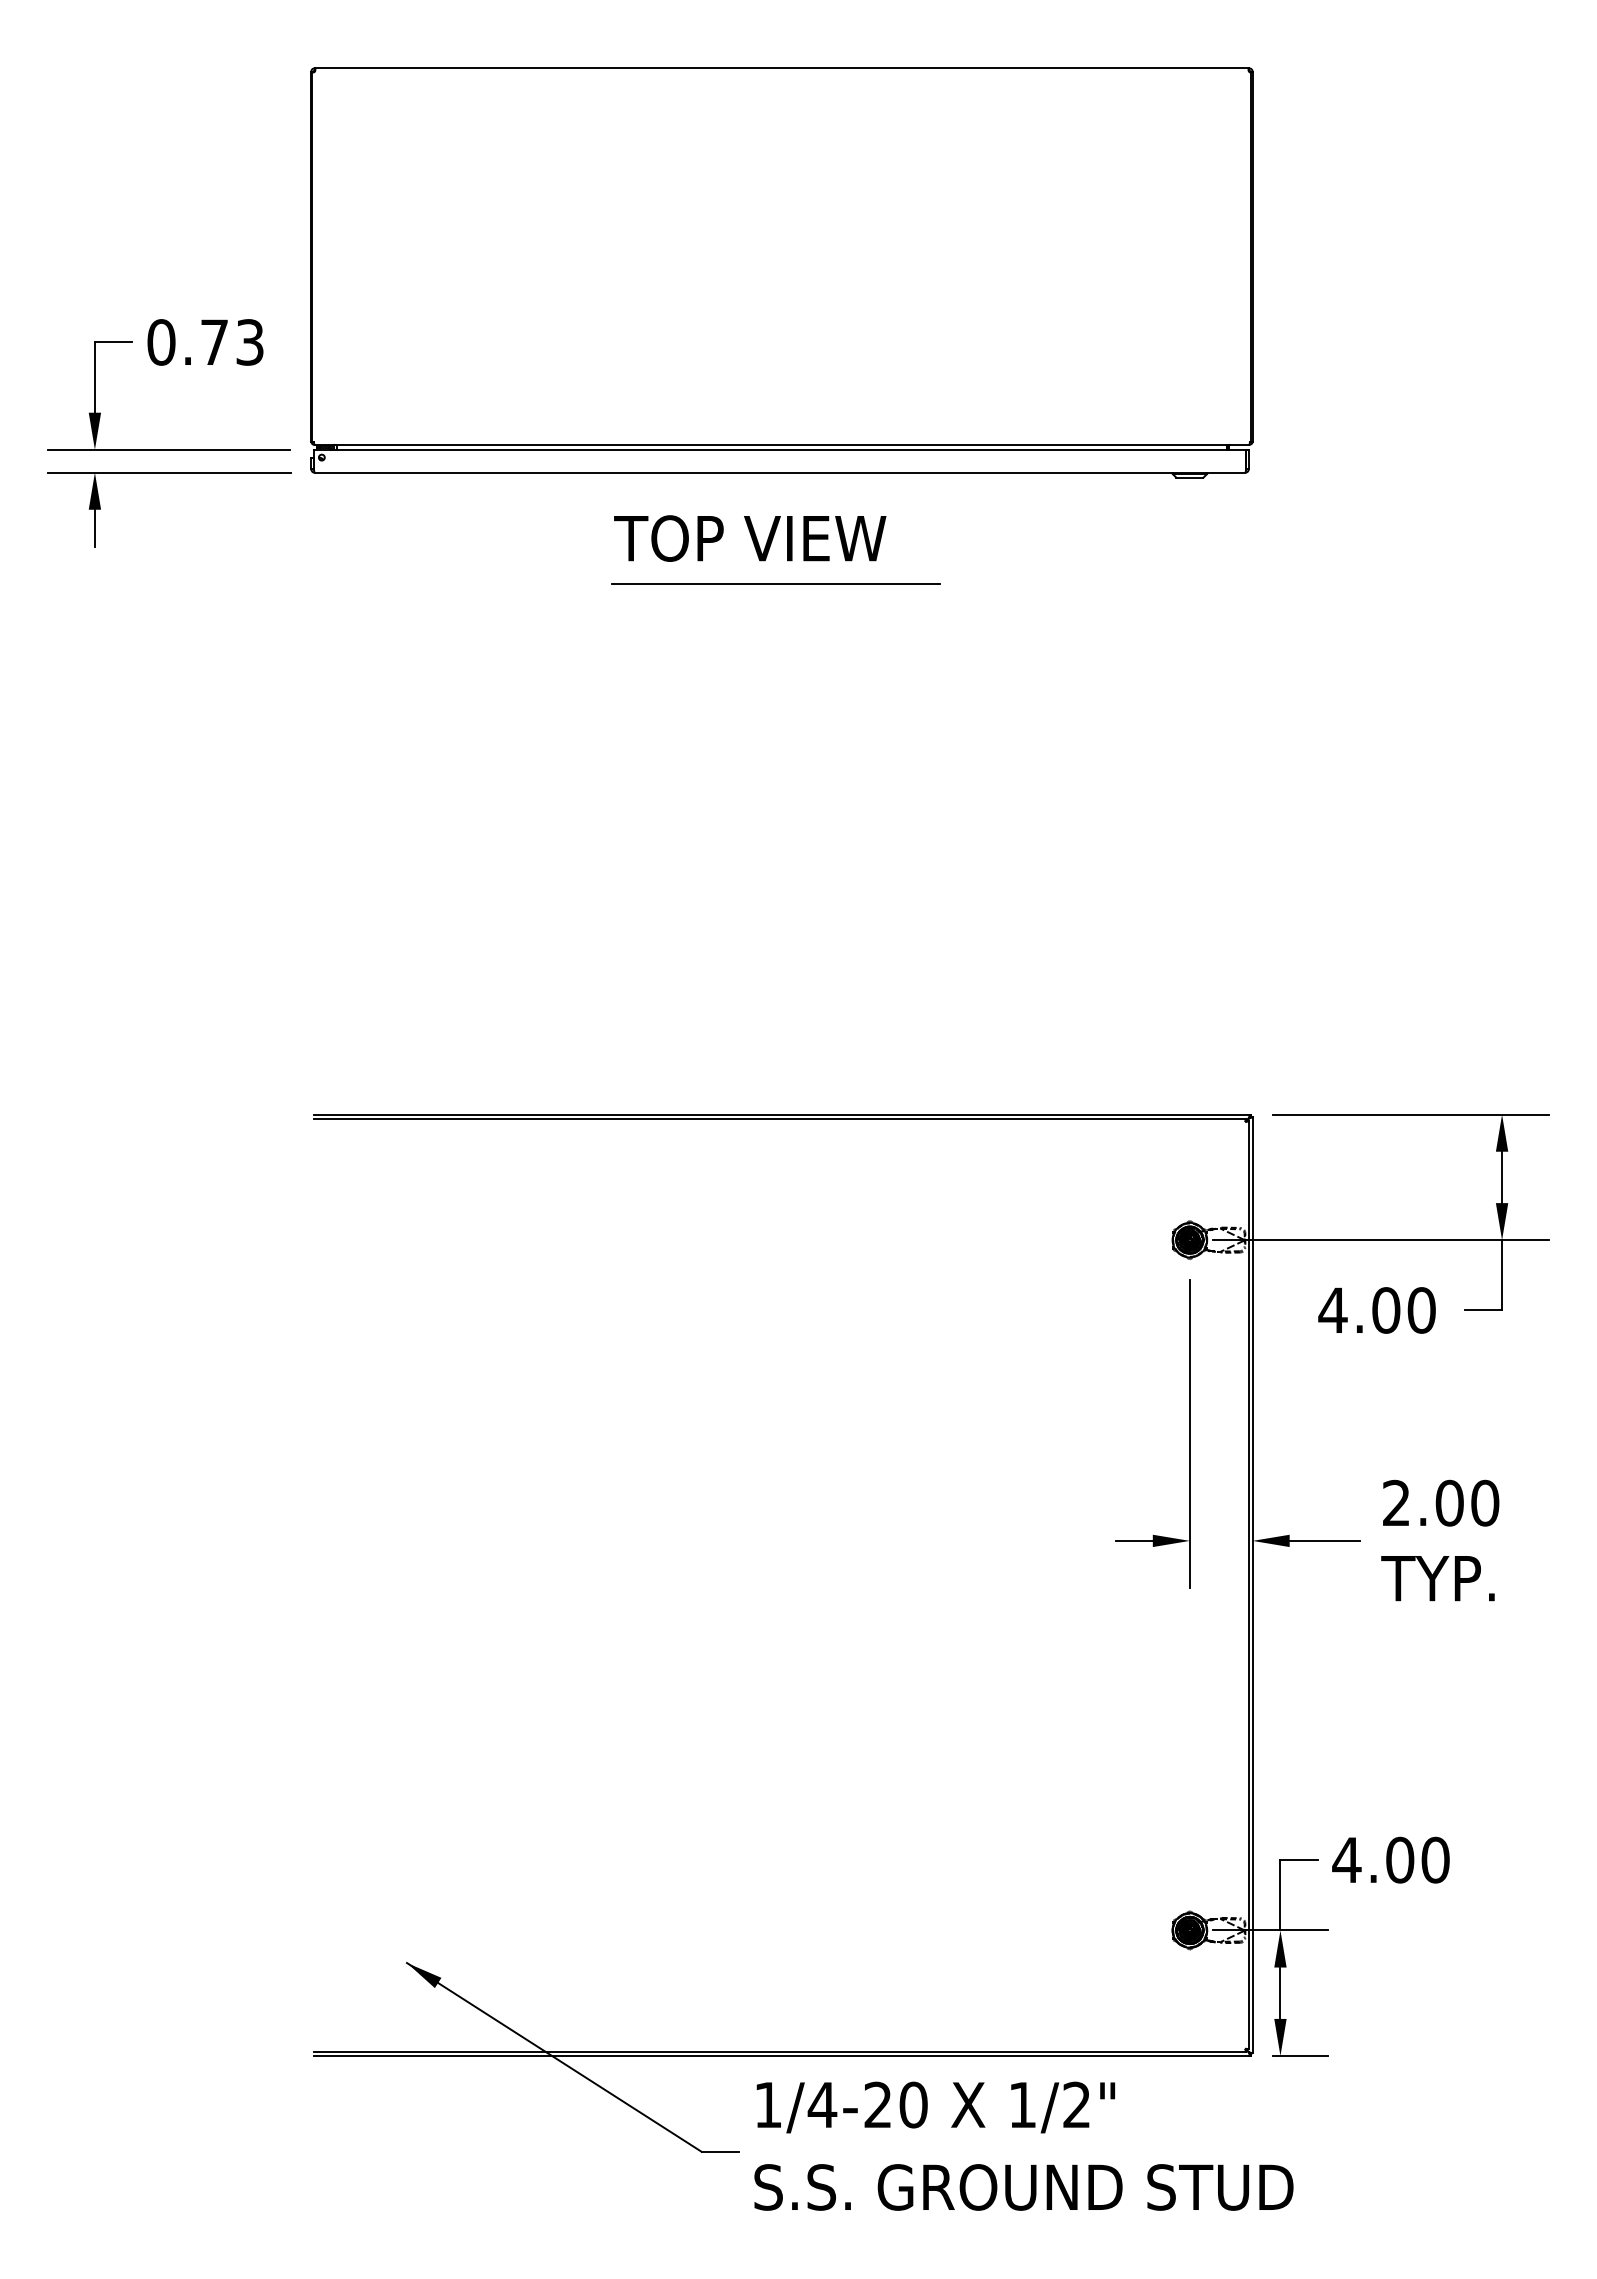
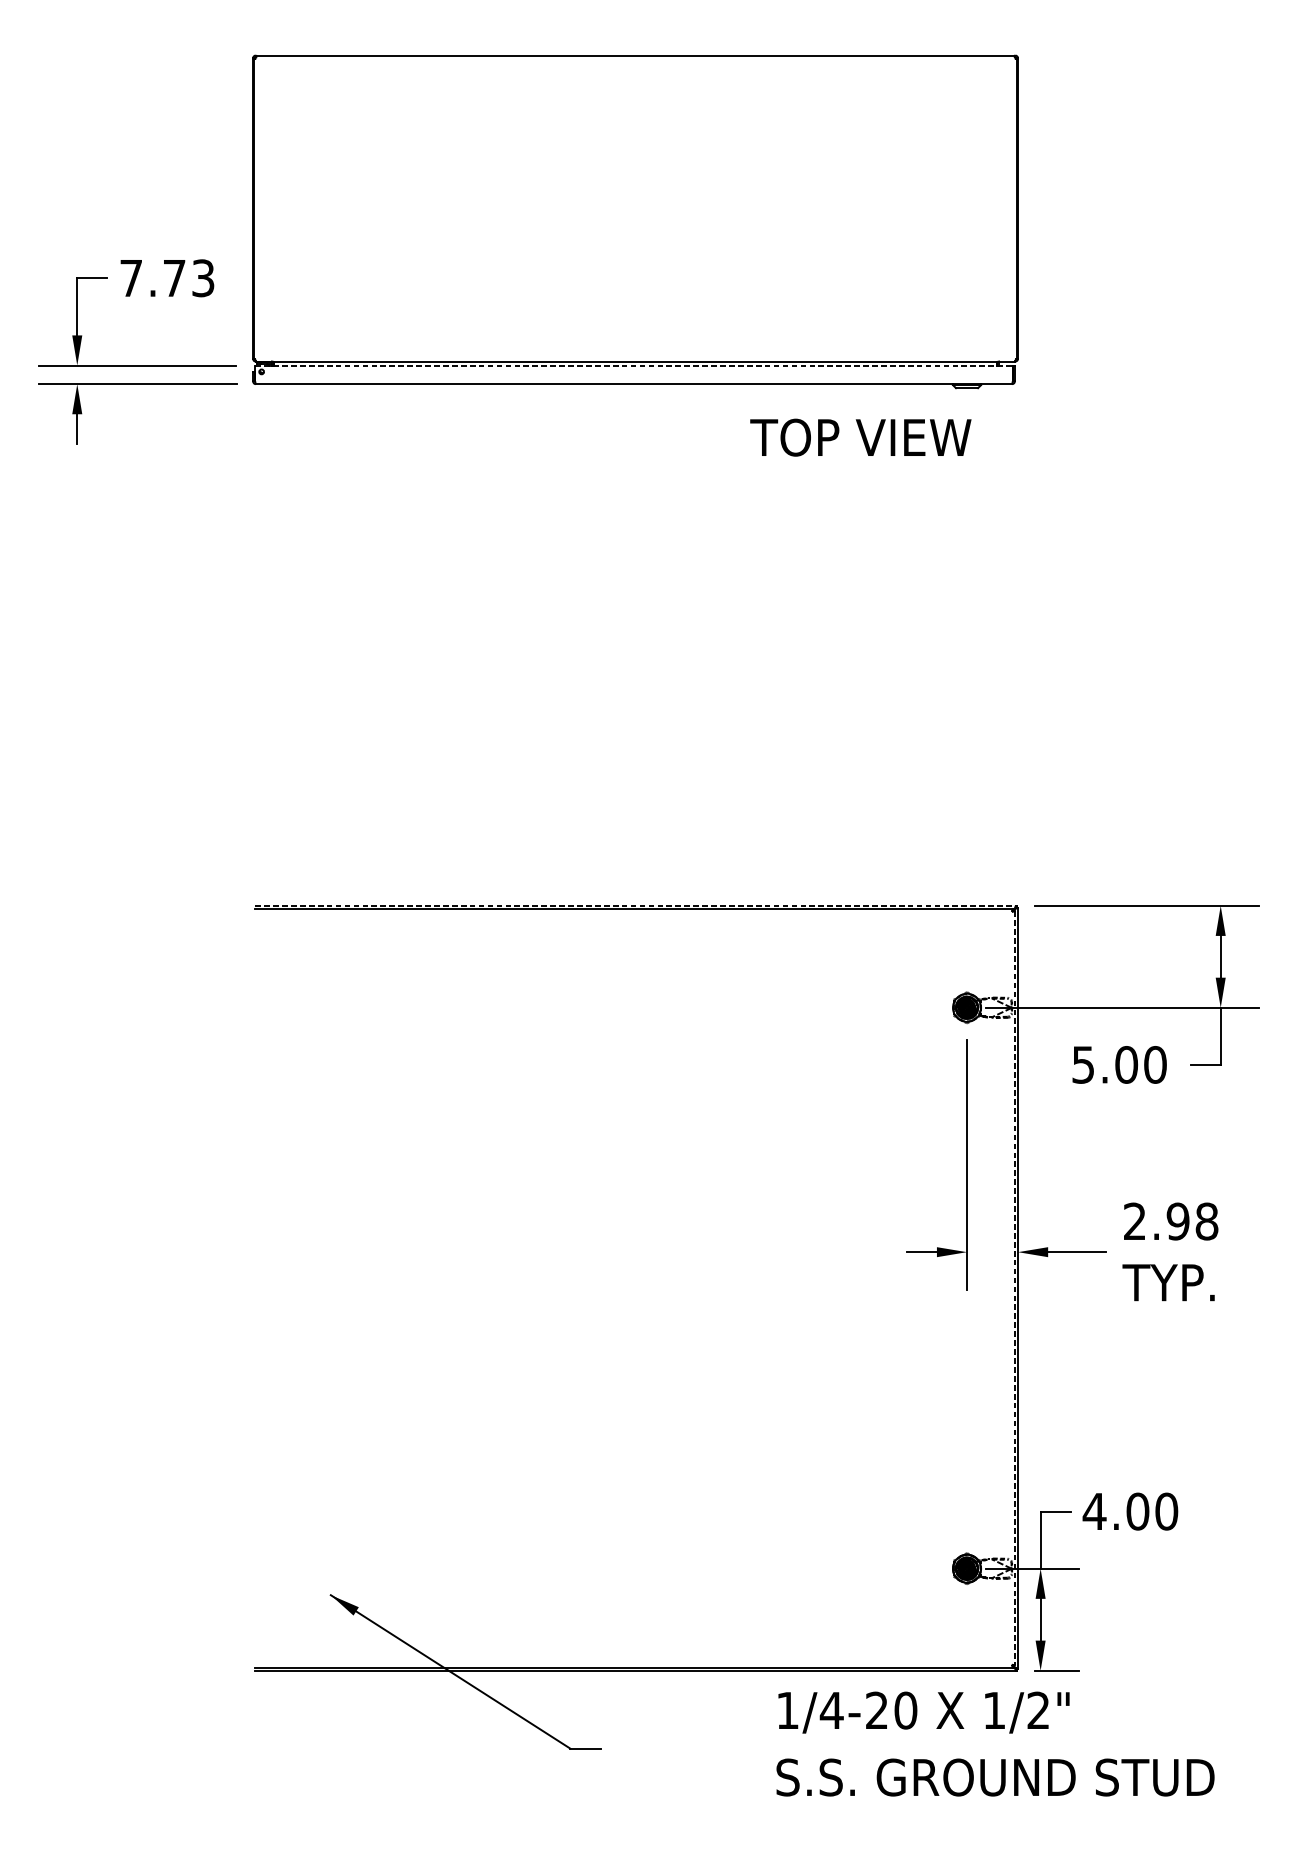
text: (161, 342) -> (131, 278), 0.73 -> 7.73
line: (780, 449) -> (634, 365), solid -> dashed
text: (750, 538) -> (861, 437), moved
line: (775, 583) -> (630, 474), removed
line: (781, 1114) -> (635, 905), solid -> dashed
text: (1332, 1310) -> (1082, 1064), 4.00 -> 5.00
text: (1467, 1503) -> (1192, 1221), 2.00 -> 2.98
line: (1248, 1585) -> (1014, 1288), solid -> dashed
text: (1023, 2145) -> (995, 1743), moved

